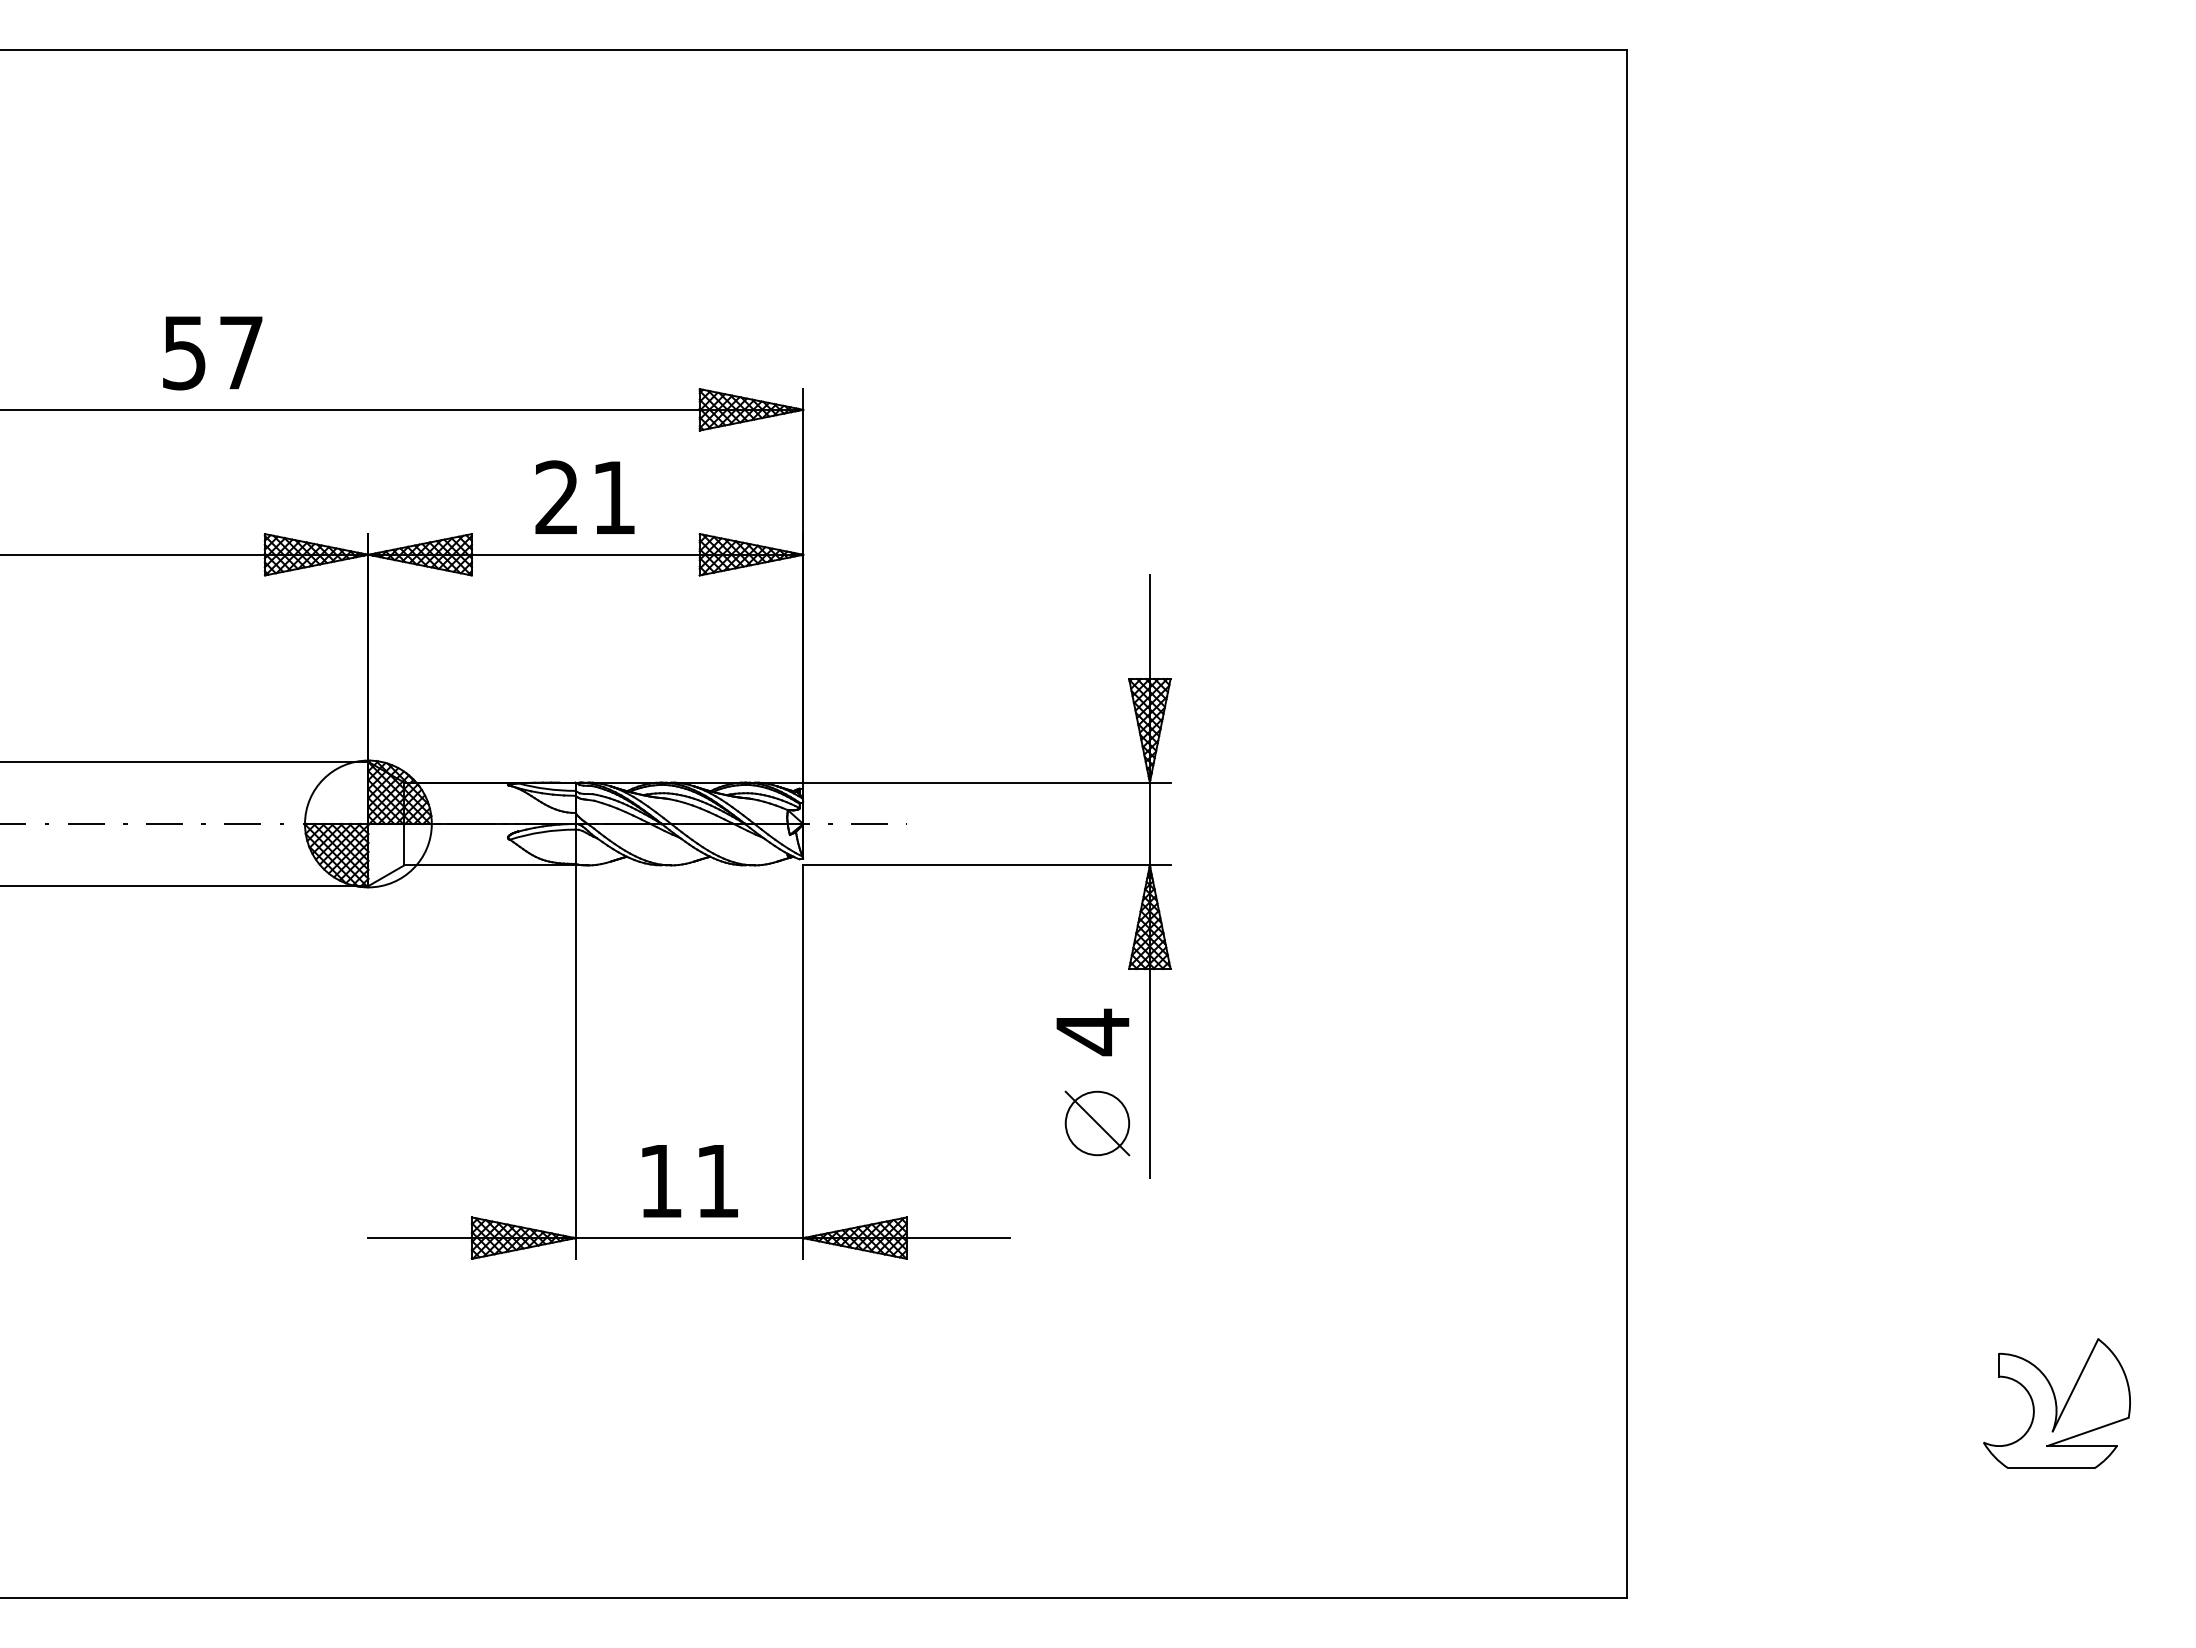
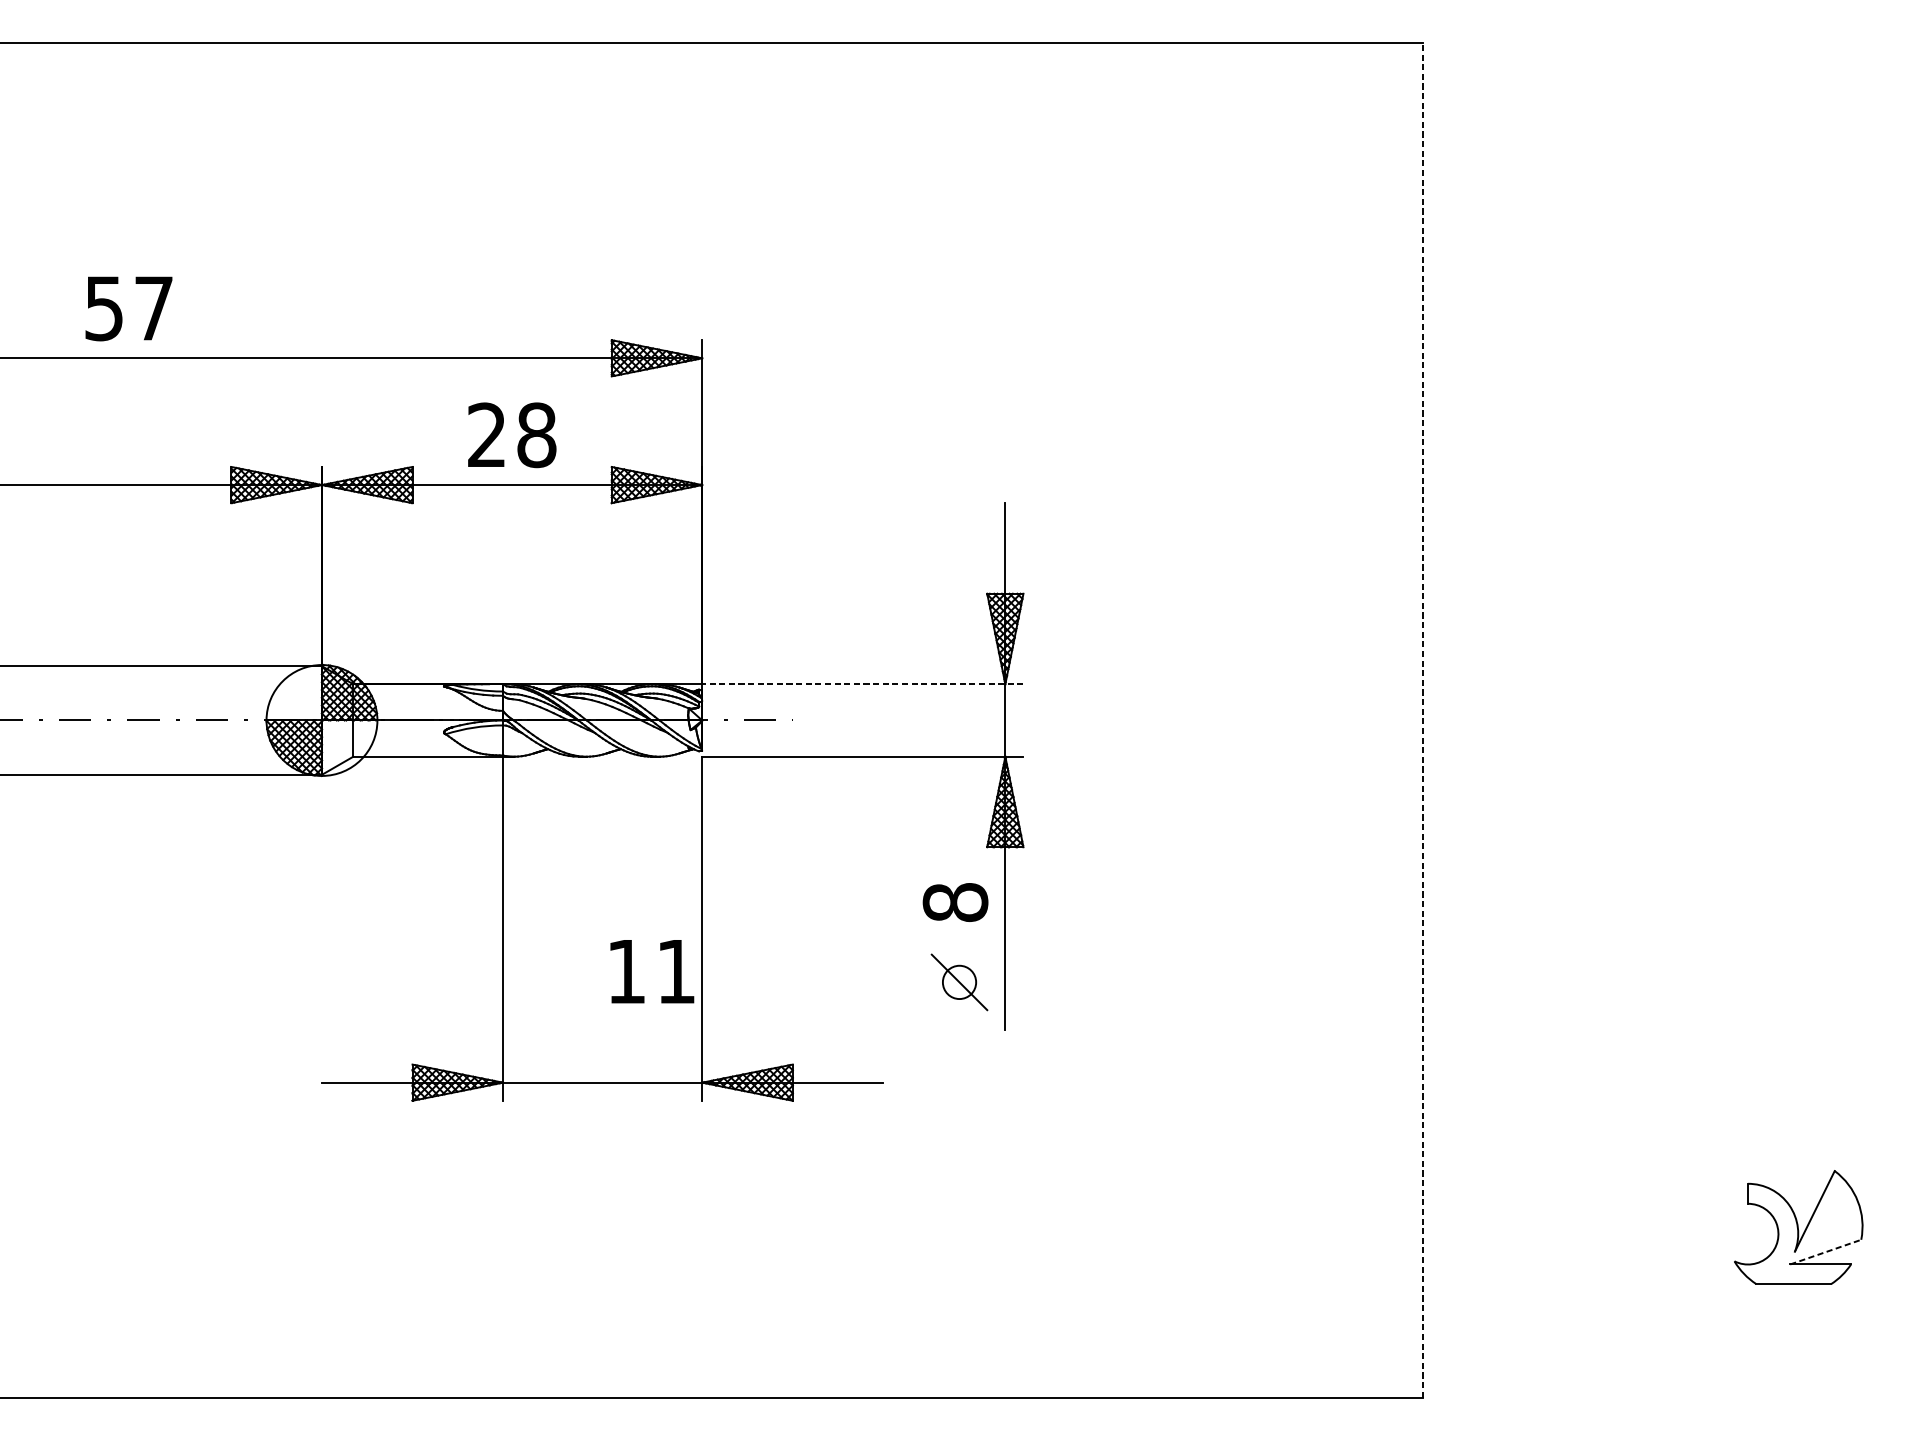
text: (212, 353) -> (128, 309), moved
text: (614, 497) -> (537, 434), 21 -> 28
line: (986, 782) -> (862, 684), solid -> dashed
line: (1627, 823) -> (1423, 720), solid -> dashed
text: (1092, 1032) -> (955, 902), 4 -> 8
circle: (1097, 1123) -> (959, 982), size x0.6
text: (689, 1181) -> (651, 971), moved
line: (2088, 1431) -> (1826, 1251), solid -> dashed

